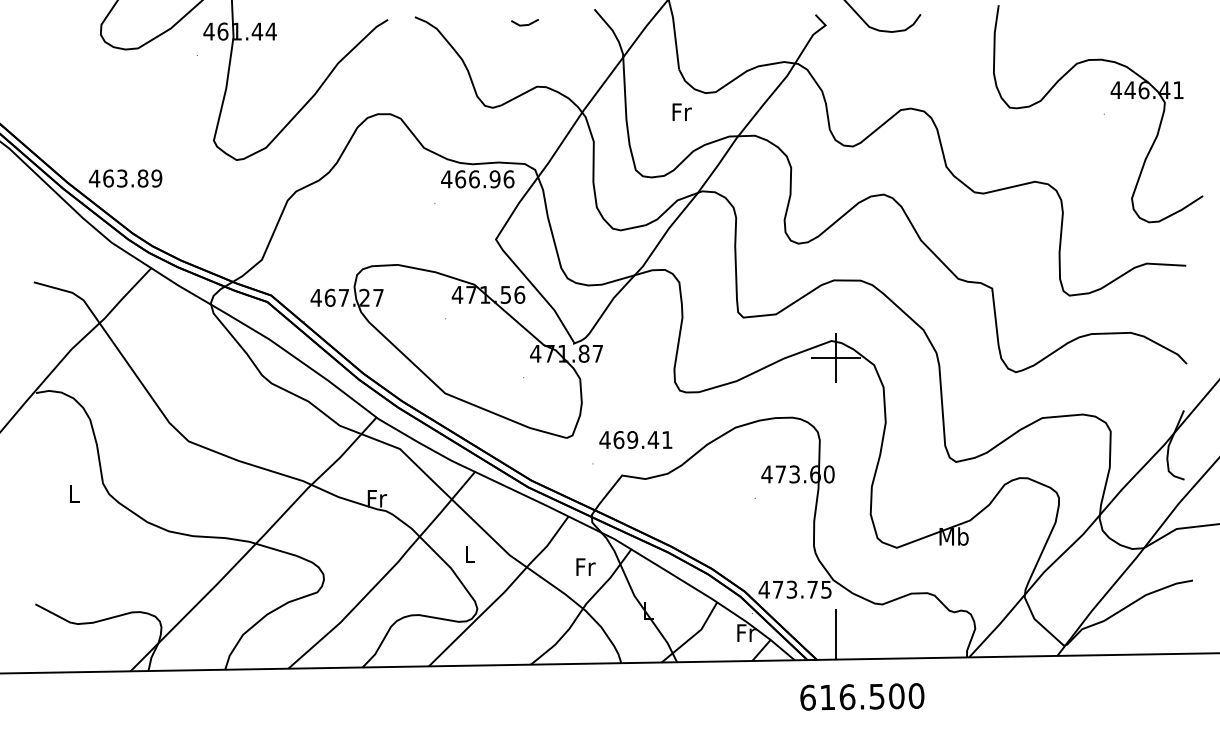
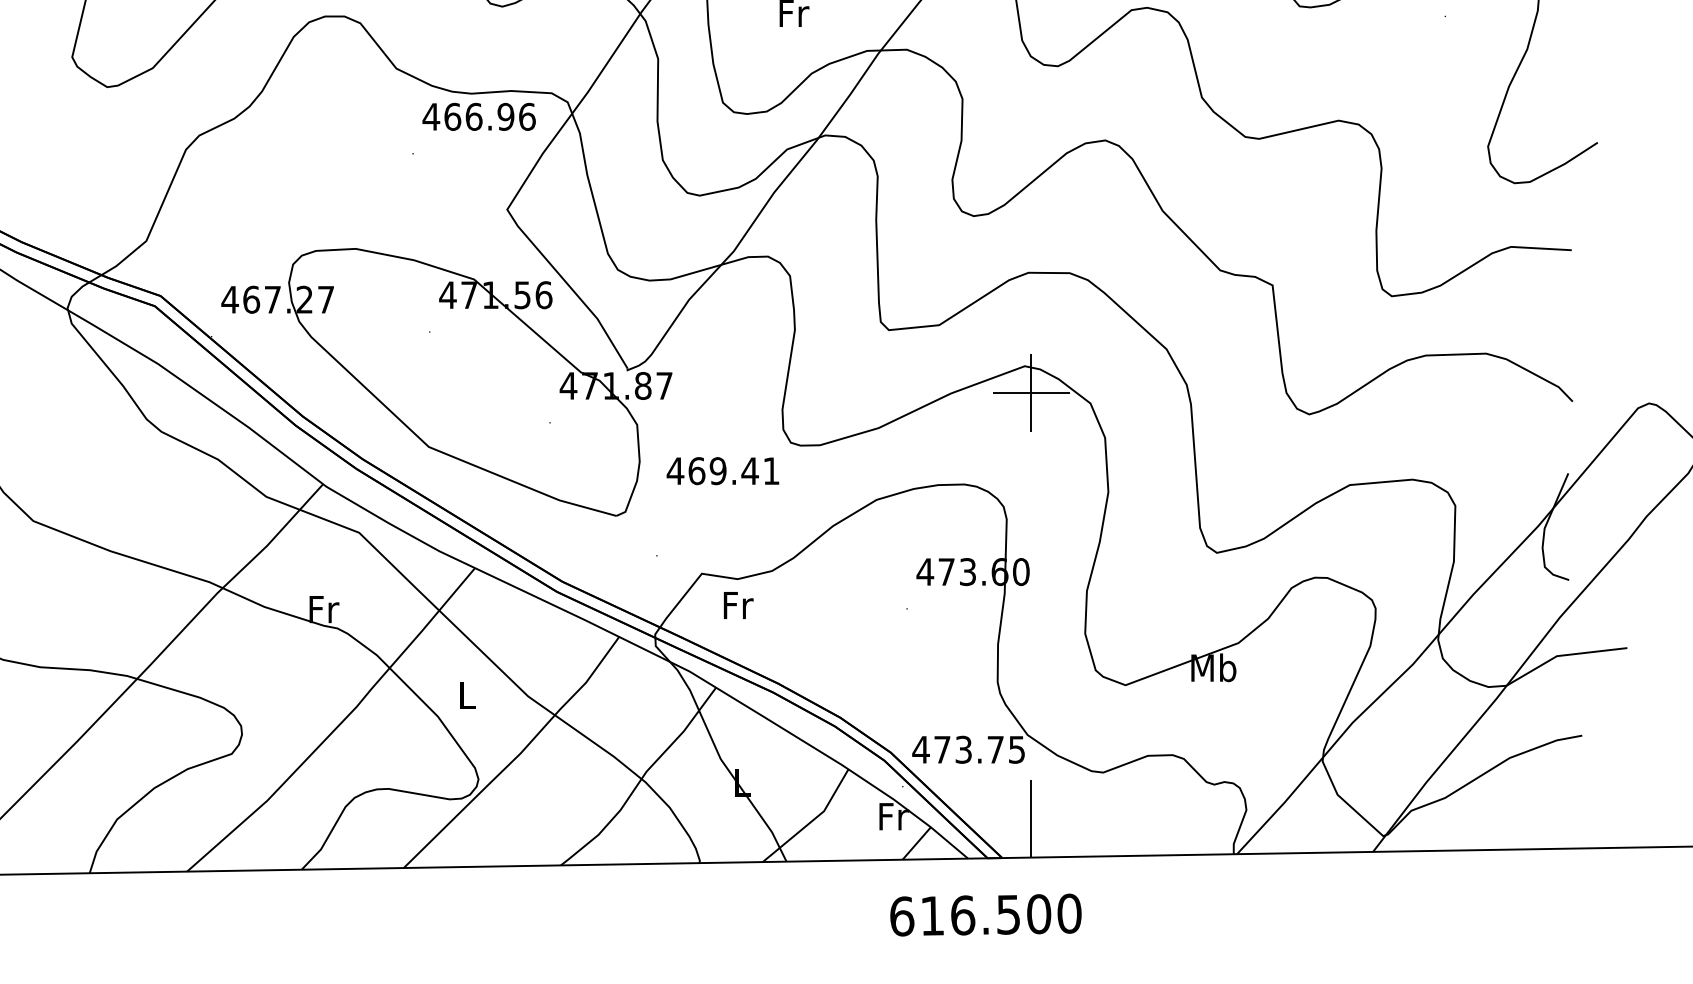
text: (635, 440) -> (722, 471), moved
text: (585, 566) -> (737, 604), moved
text: (862, 696) -> (986, 914), moved

